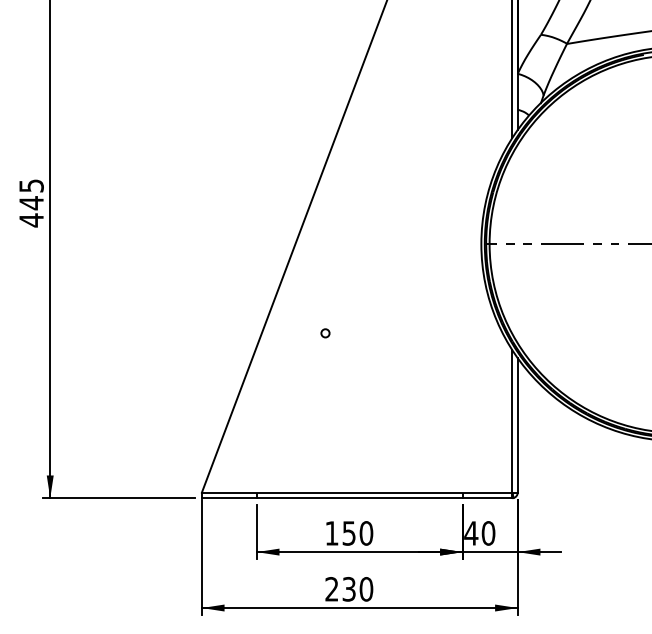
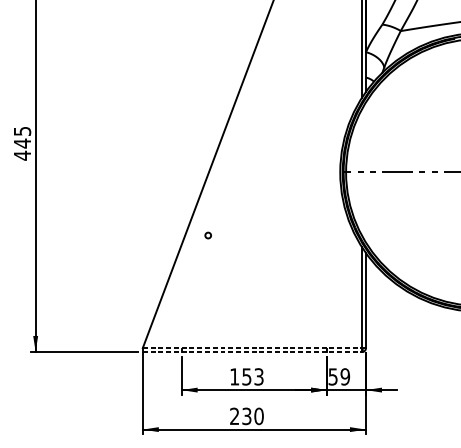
circle: (325, 333) -> (208, 235), moved
line: (357, 492) -> (252, 347), solid -> dashed
line: (357, 498) -> (252, 352), solid -> dashed
text: (366, 533) -> (259, 376), 150 -> 153
text: (479, 533) -> (338, 376), 40 -> 59

